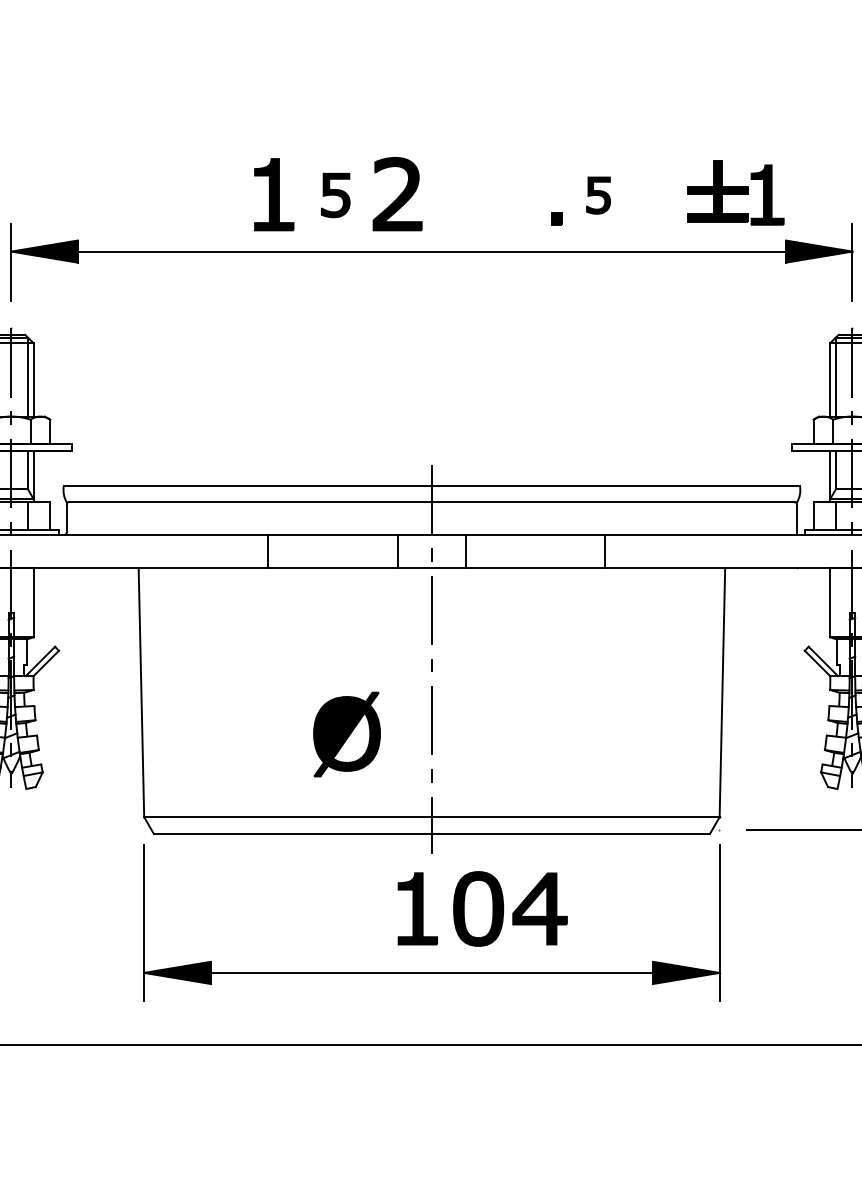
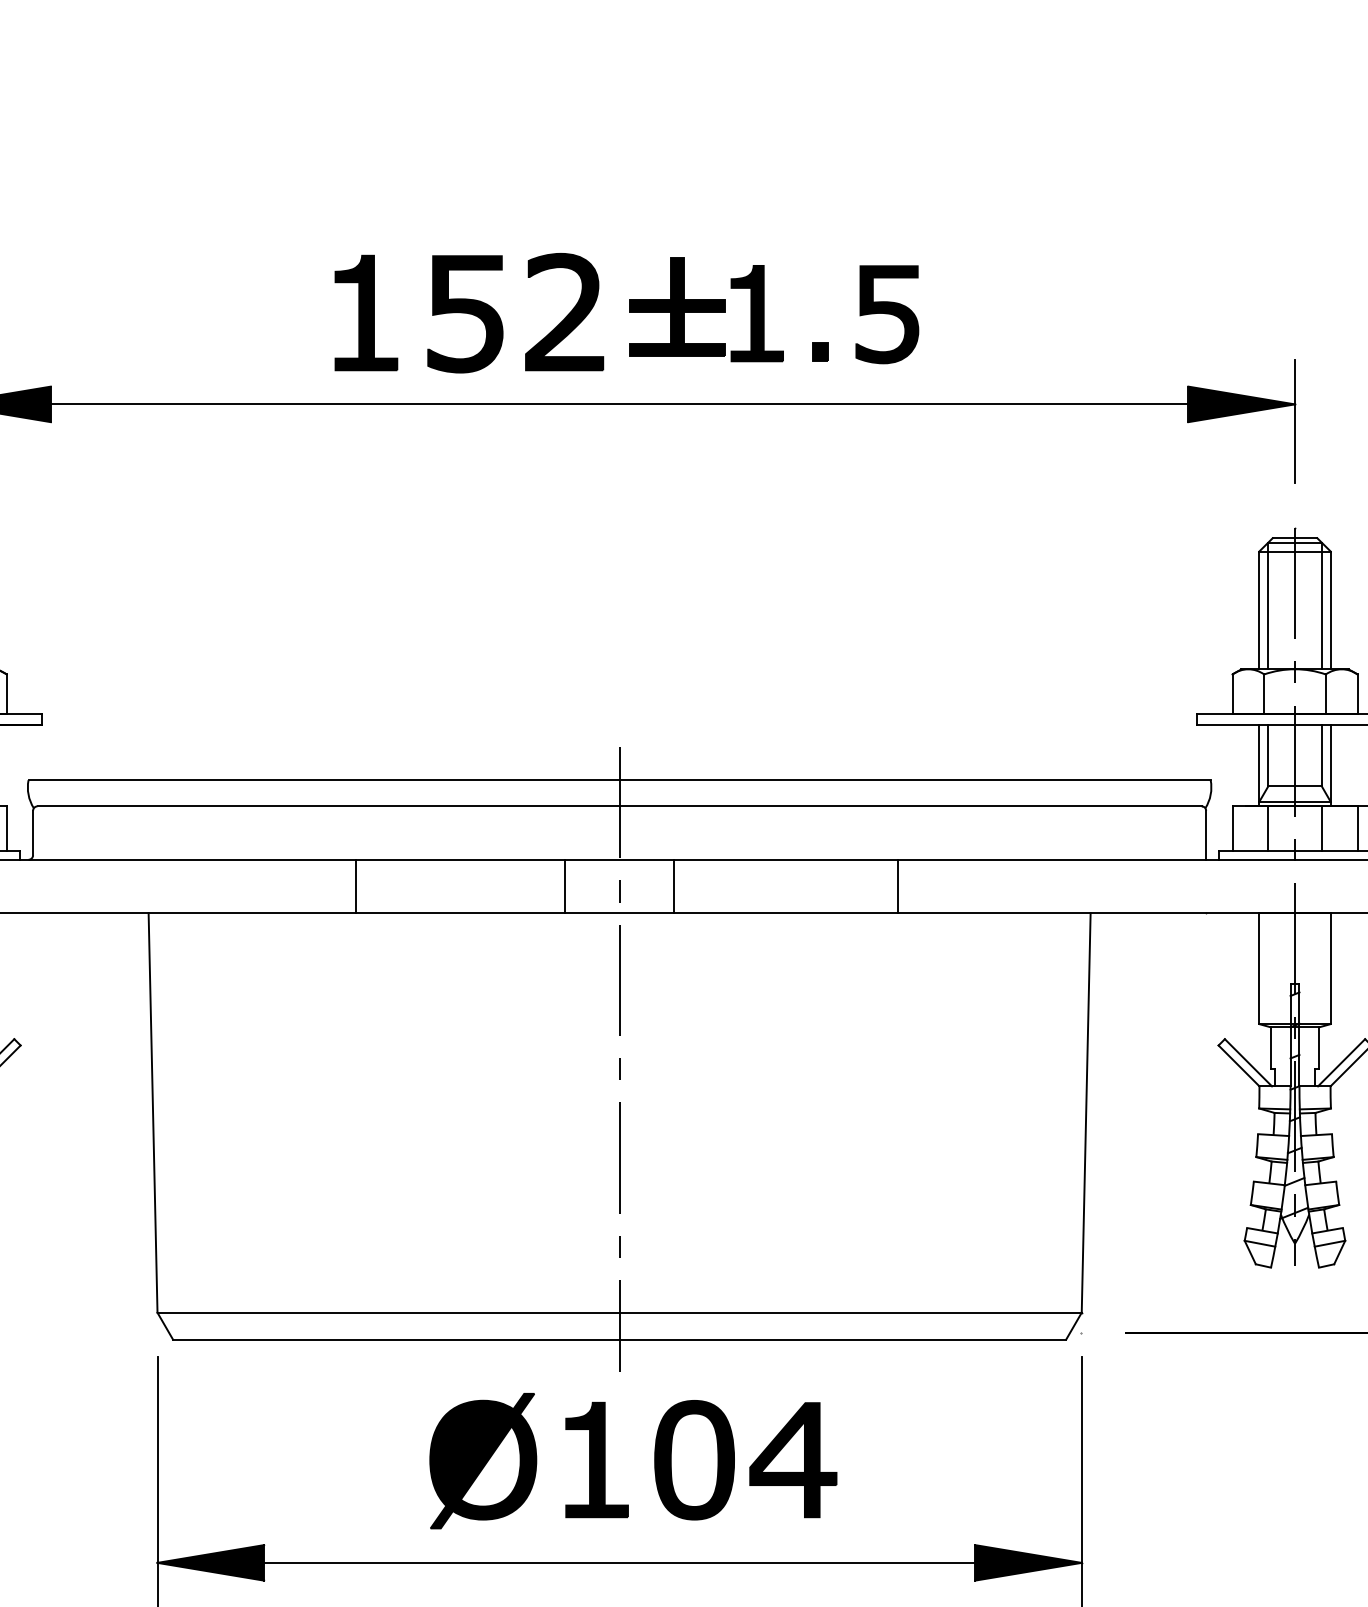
part: (735, 192) -> (705, 309), moved
part: (335, 195) -> (464, 314), size x1.67
part: (598, 195) -> (887, 314), size x1.67
part: (346, 734) -> (482, 1461), moved

